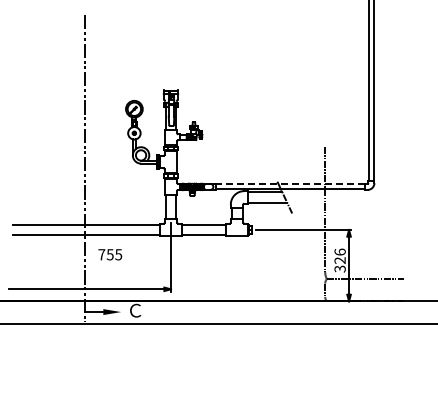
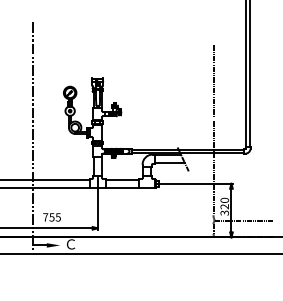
line: (325, 93) -> (213, 81), added
line: (290, 184) -> (187, 149), dashed -> solid
text: (339, 251) -> (224, 199), 326 -> 320
text: (110, 254) -> (52, 217), moved

